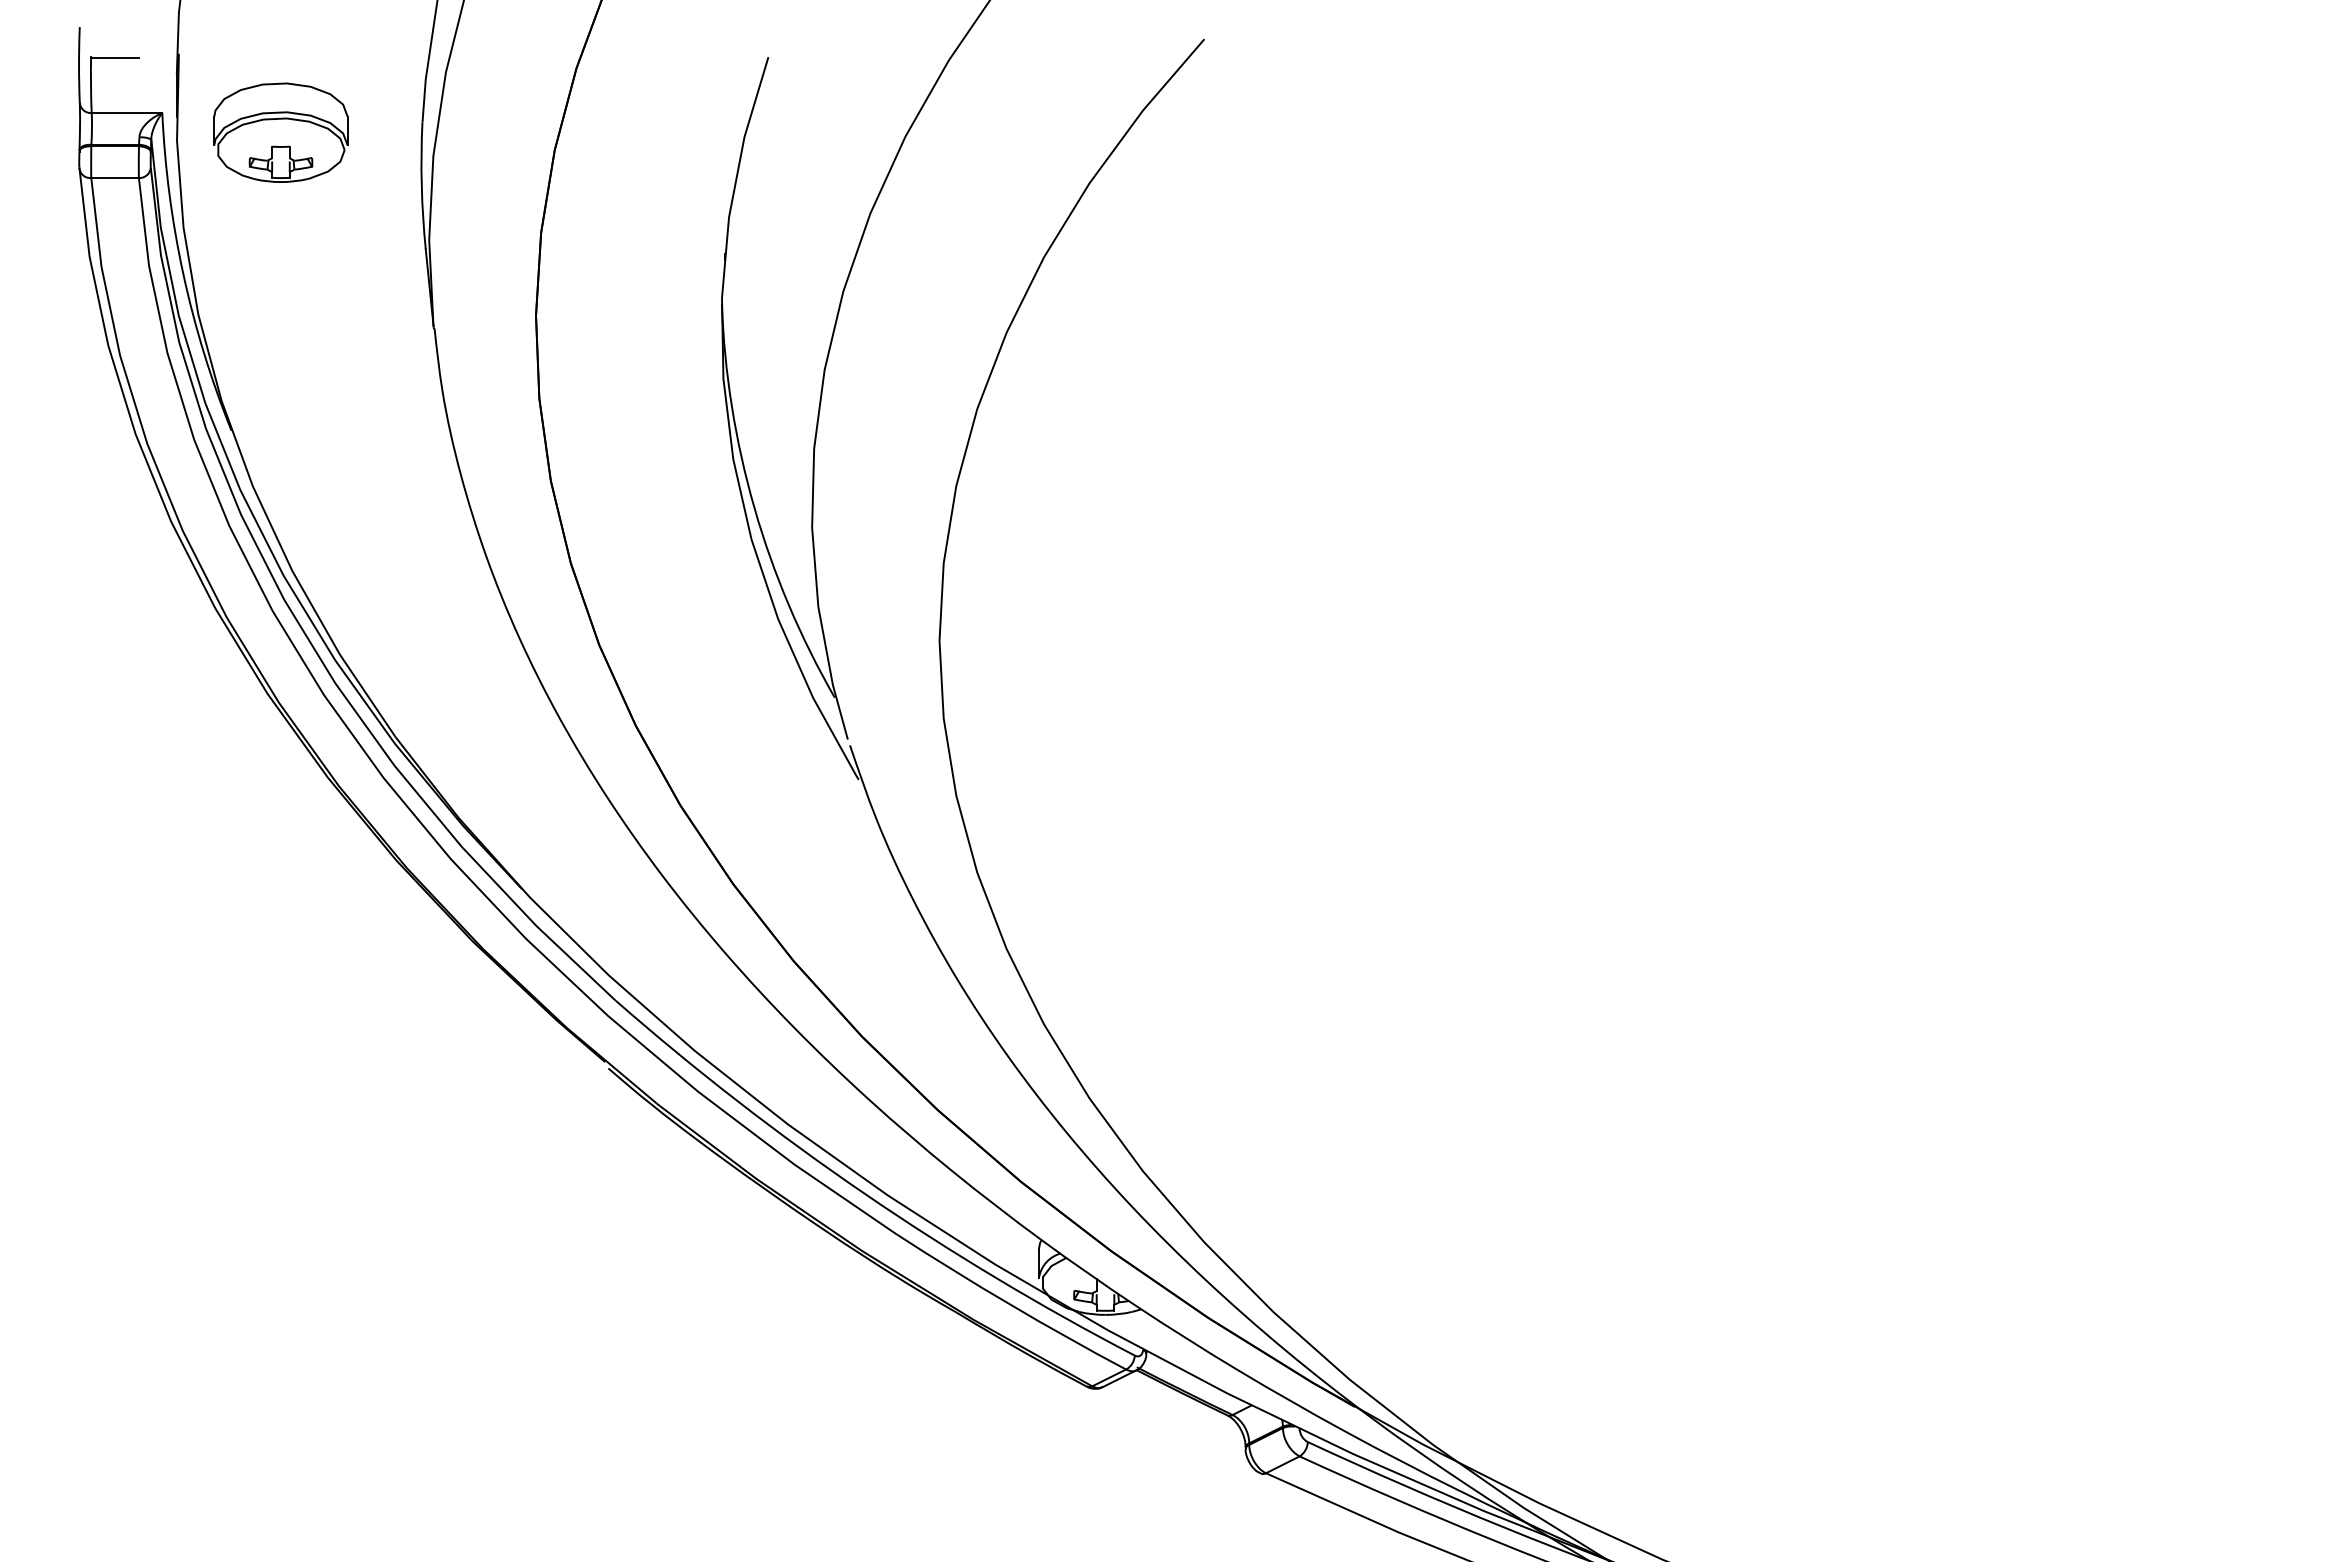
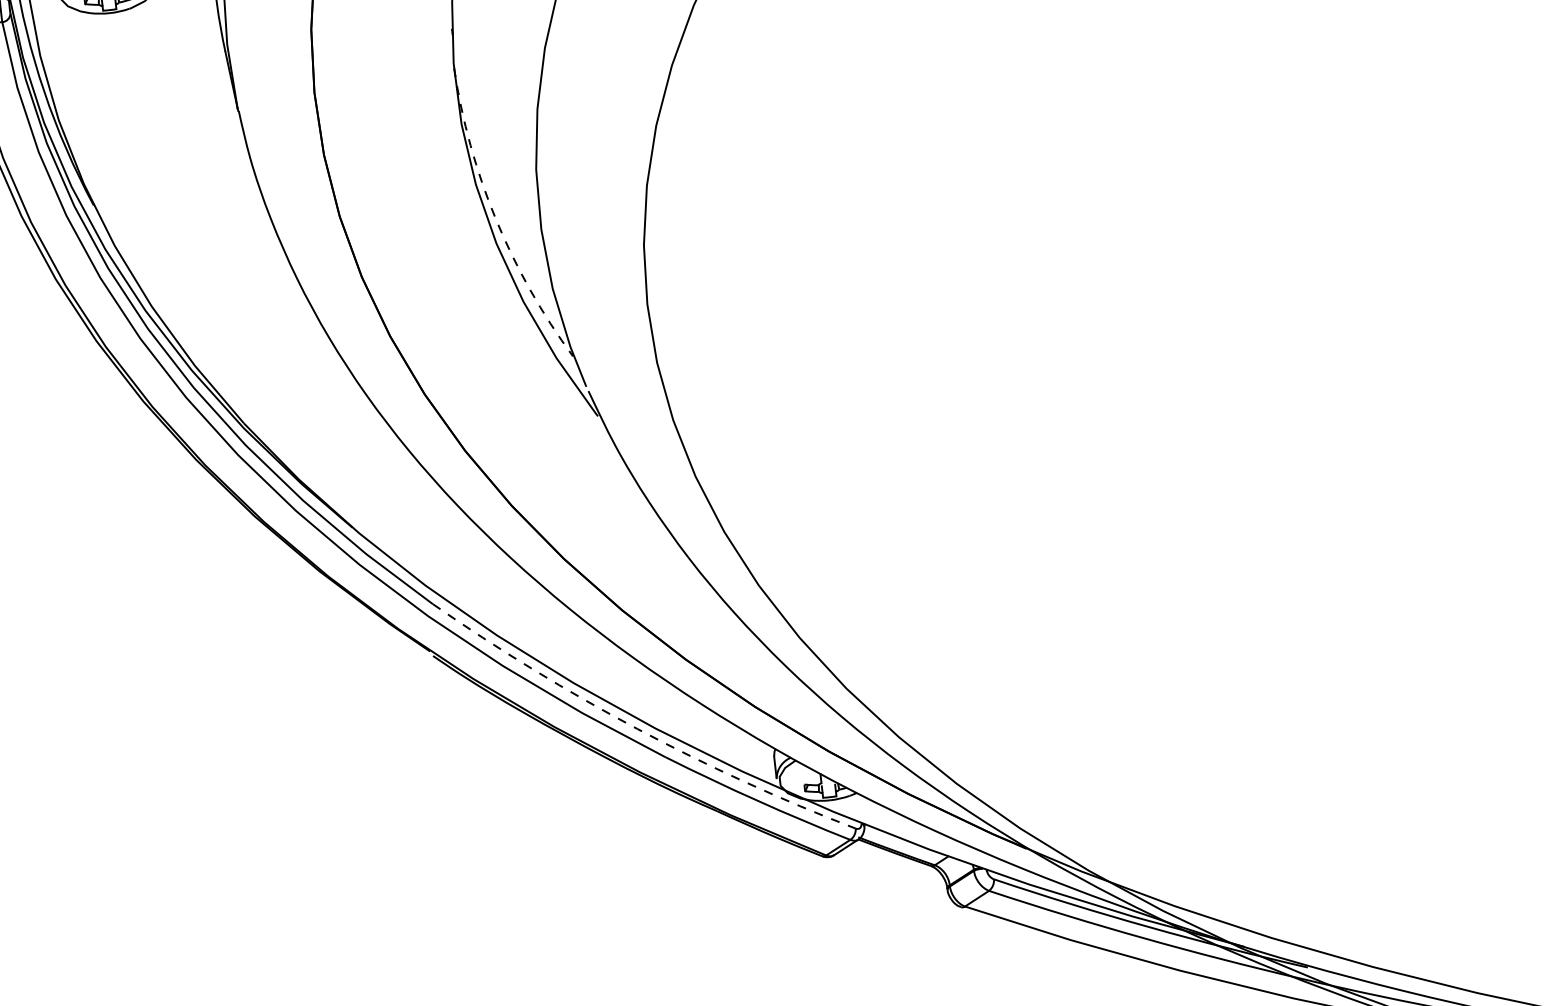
arc: (754, 507) -> (496, 219), solid -> dashed
arc: (864, 1193) -> (637, 728), solid -> dashed

